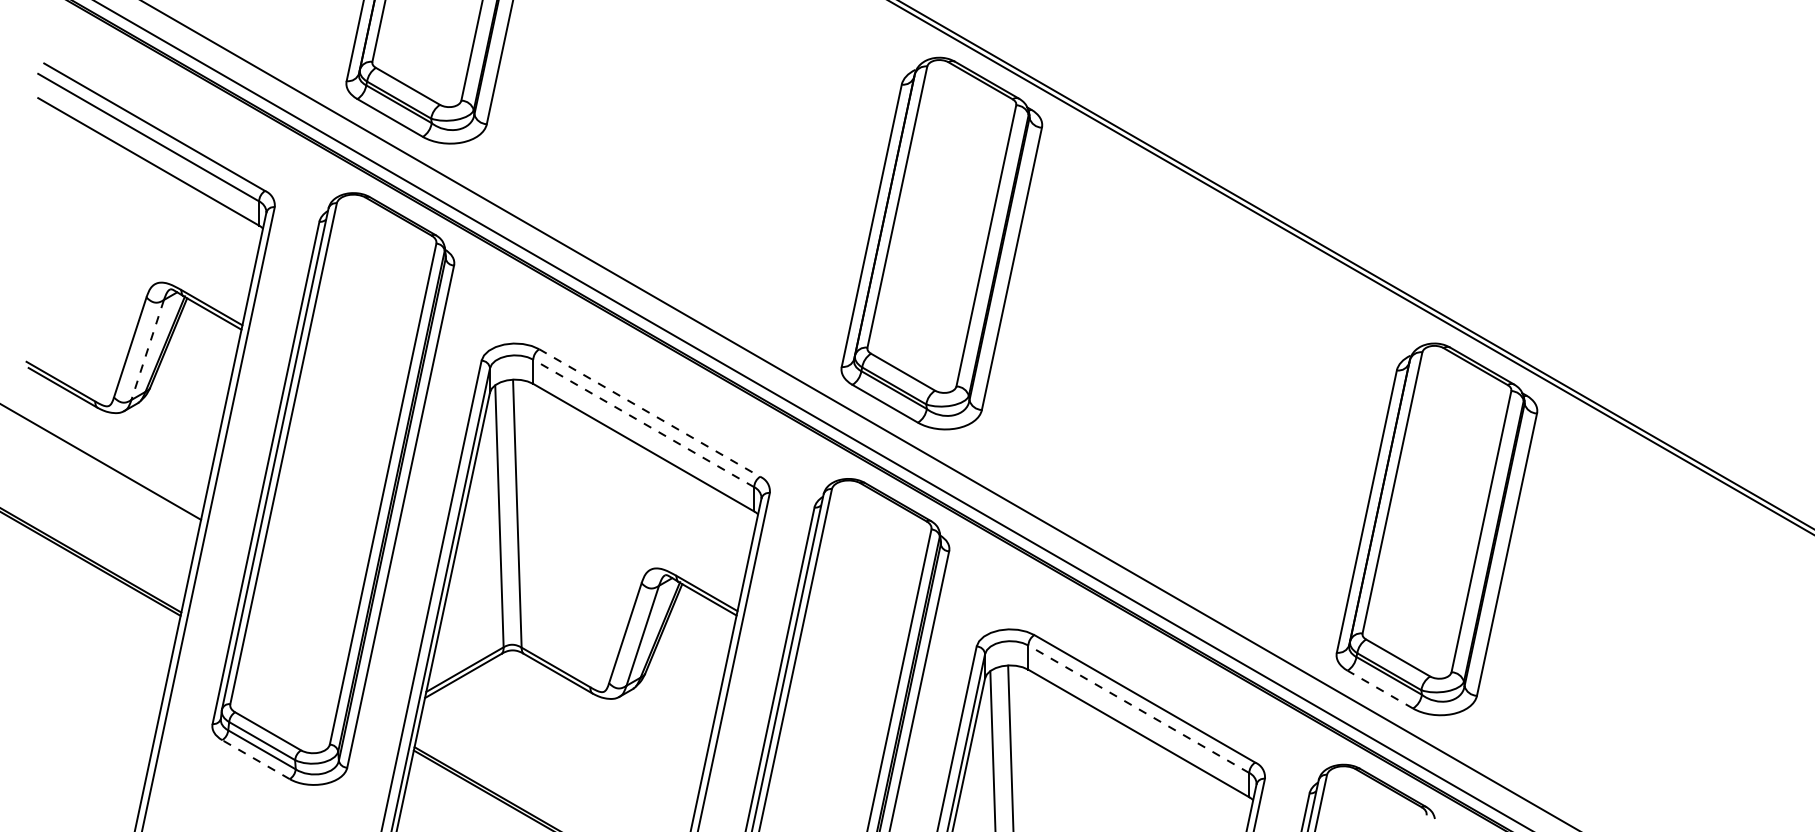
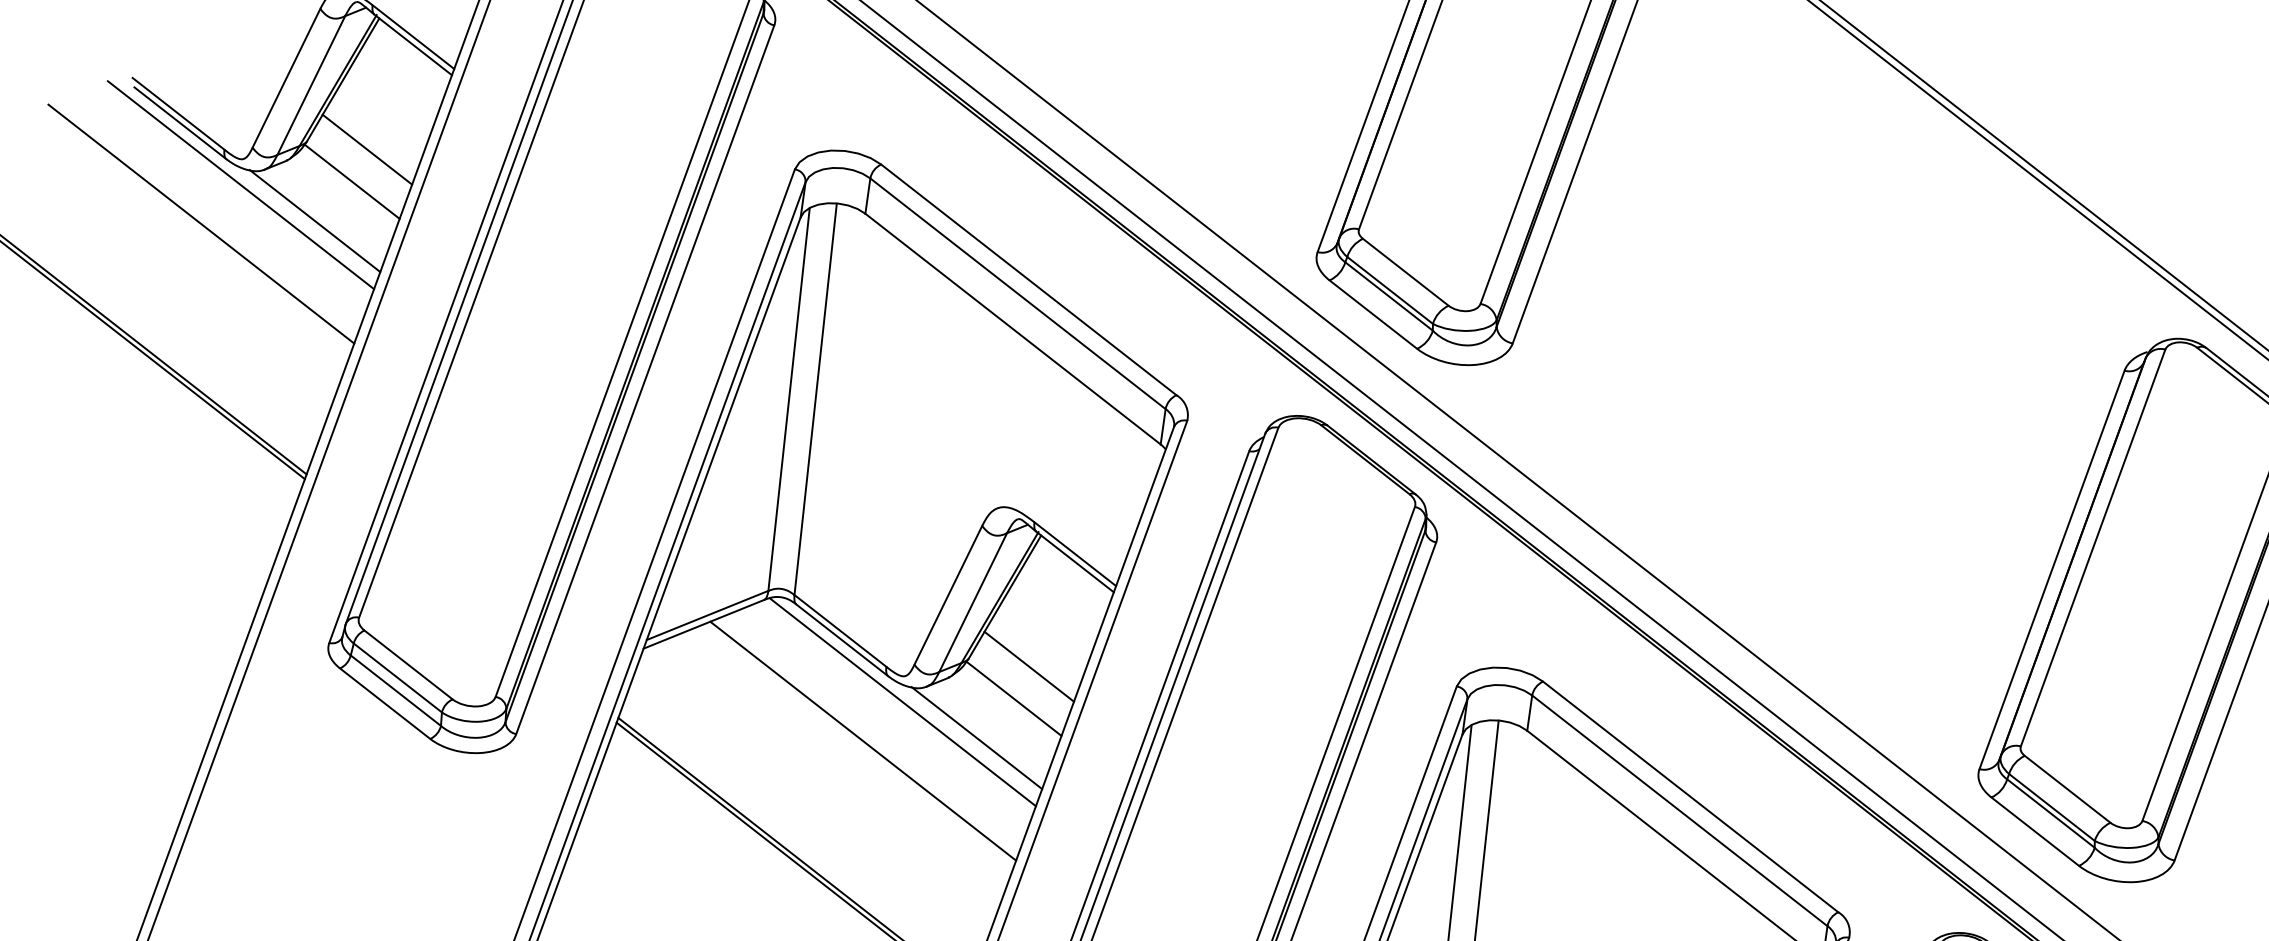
line: (147, 350) -> (310, 86), dashed -> solid
line: (191, 387) -> (367, 149), added
line: (183, 410) -> (351, 180), added
line: (649, 413) -> (1028, 280), dashed -> solid
line: (109, 423) -> (240, 184), added
line: (643, 423) -> (1017, 293), dashed -> solid
line: (162, 440) -> (314, 220), added
line: (686, 673) -> (1029, 666), added
line: (1380, 689) -> (2035, 831), dashed -> solid
line: (678, 696) -> (1012, 698), added
line: (604, 709) -> (902, 701), added
line: (1138, 709) -> (1679, 811), dashed -> solid
line: (657, 726) -> (976, 737), added
line: (581, 739) -> (862, 740), added
line: (256, 759) -> (385, 703), dashed -> solid

